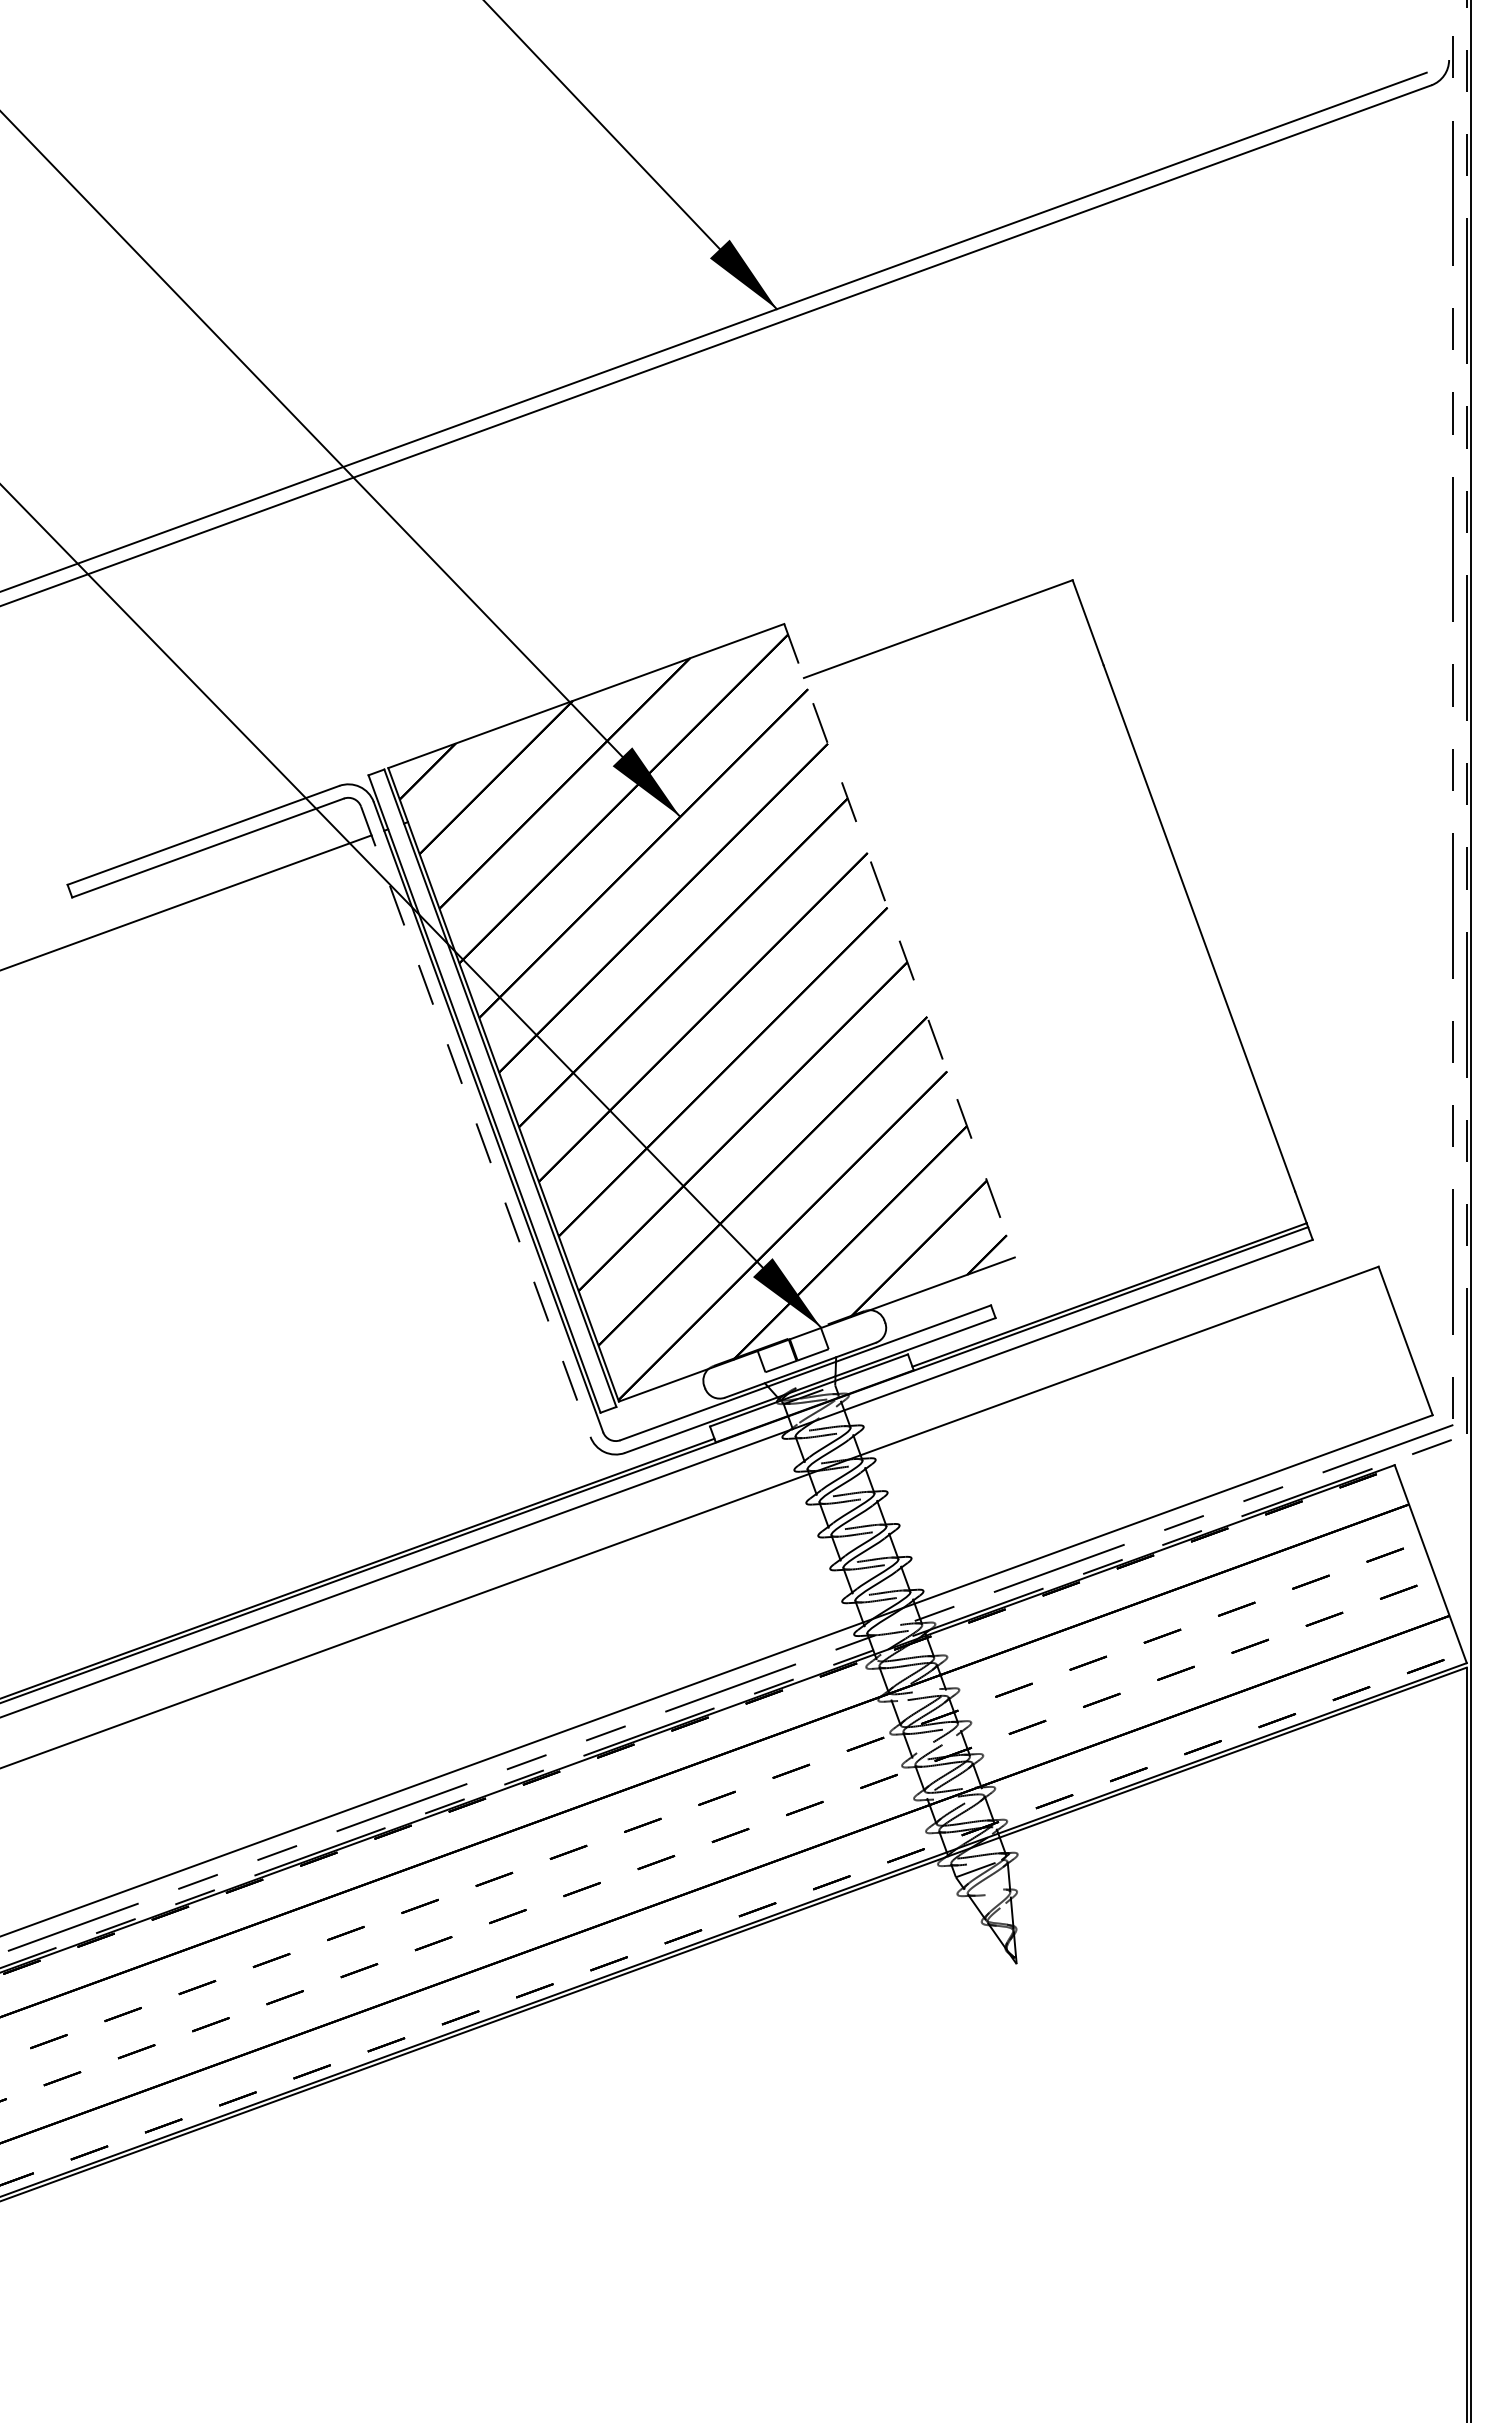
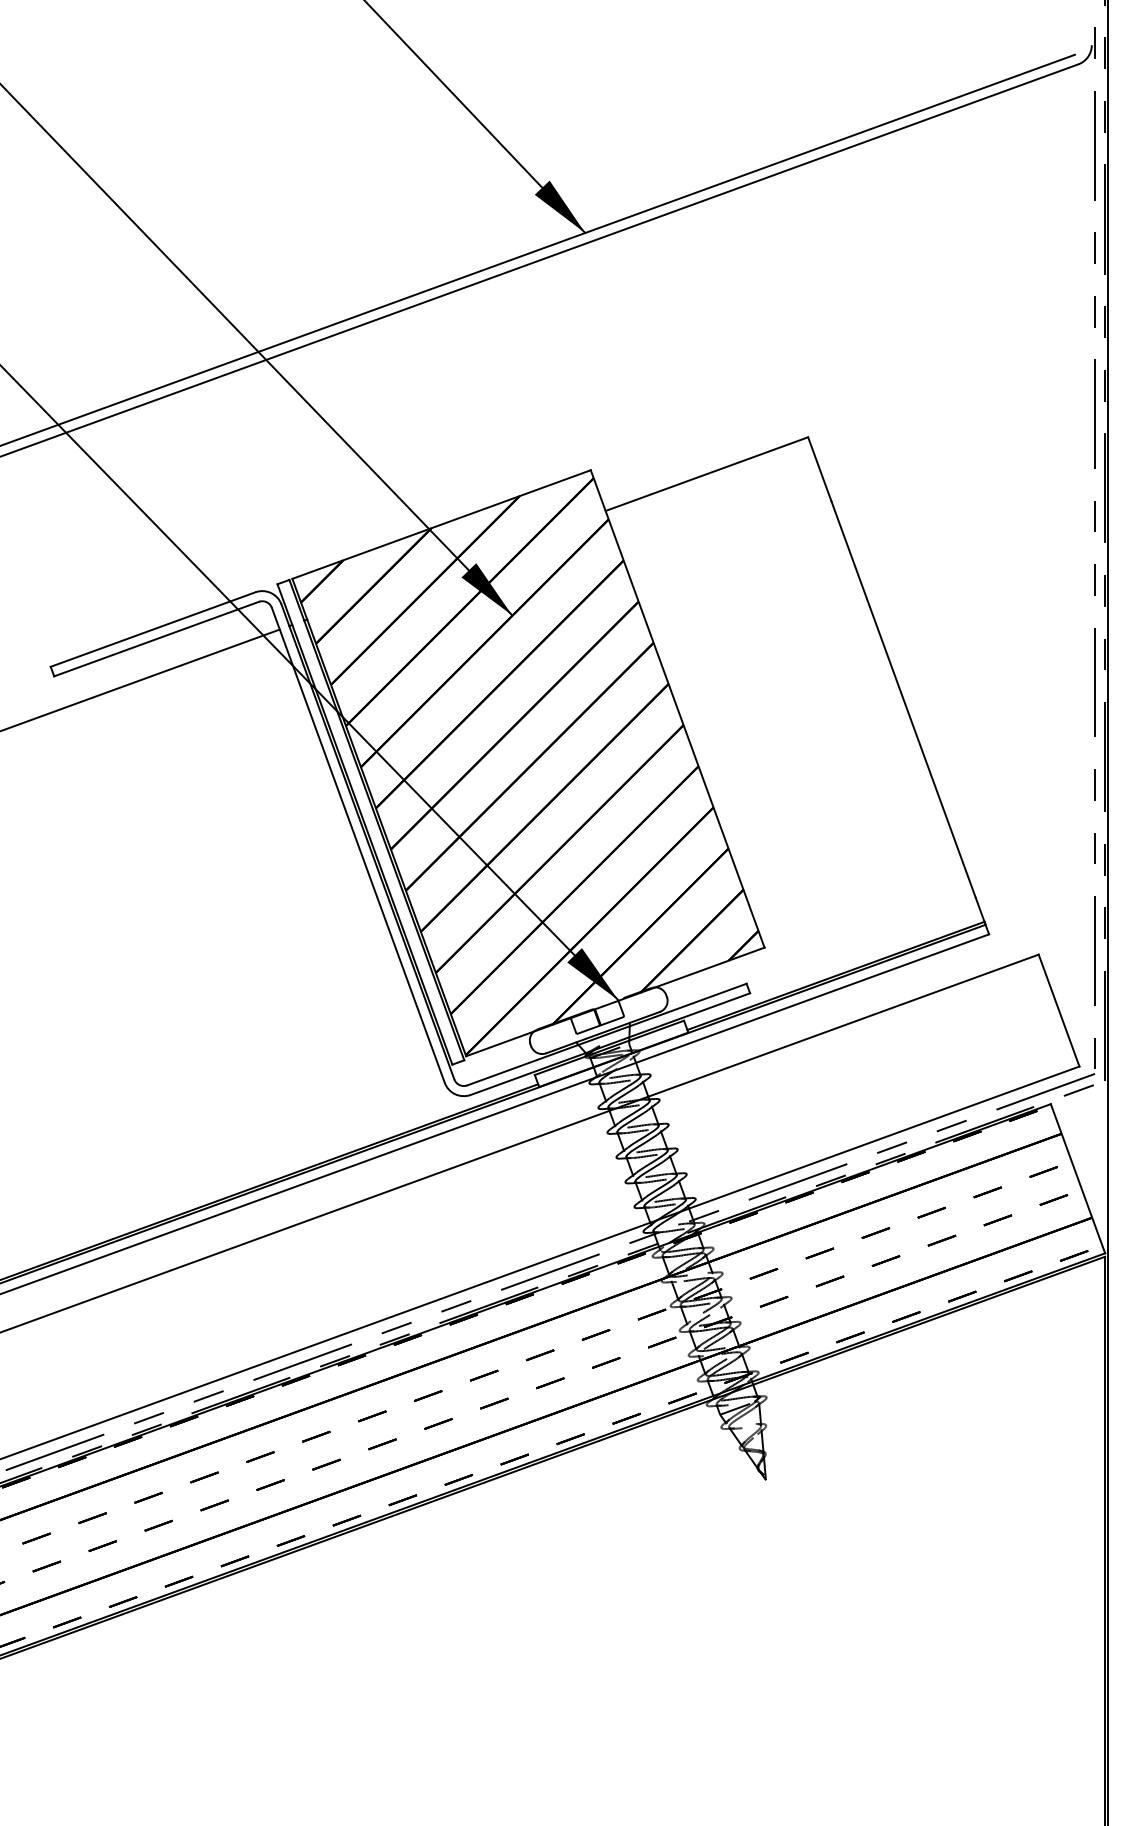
line: (899, 941) -> (677, 709), dashed -> solid
line: (475, 1122) -> (358, 845), dashed -> solid

